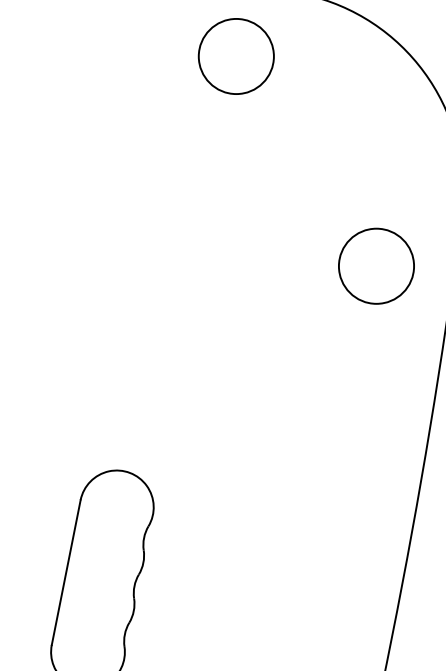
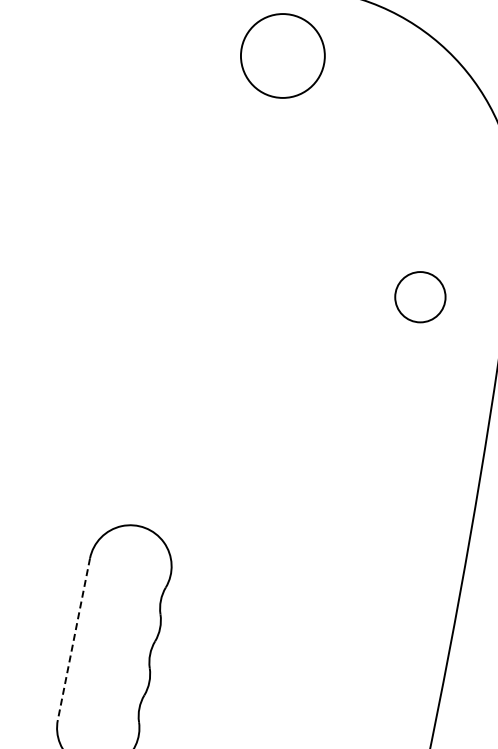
circle: (235, 56) -> (282, 55), moved
circle: (376, 266) -> (420, 297), size x0.6
line: (65, 572) -> (73, 639), solid -> dashed

